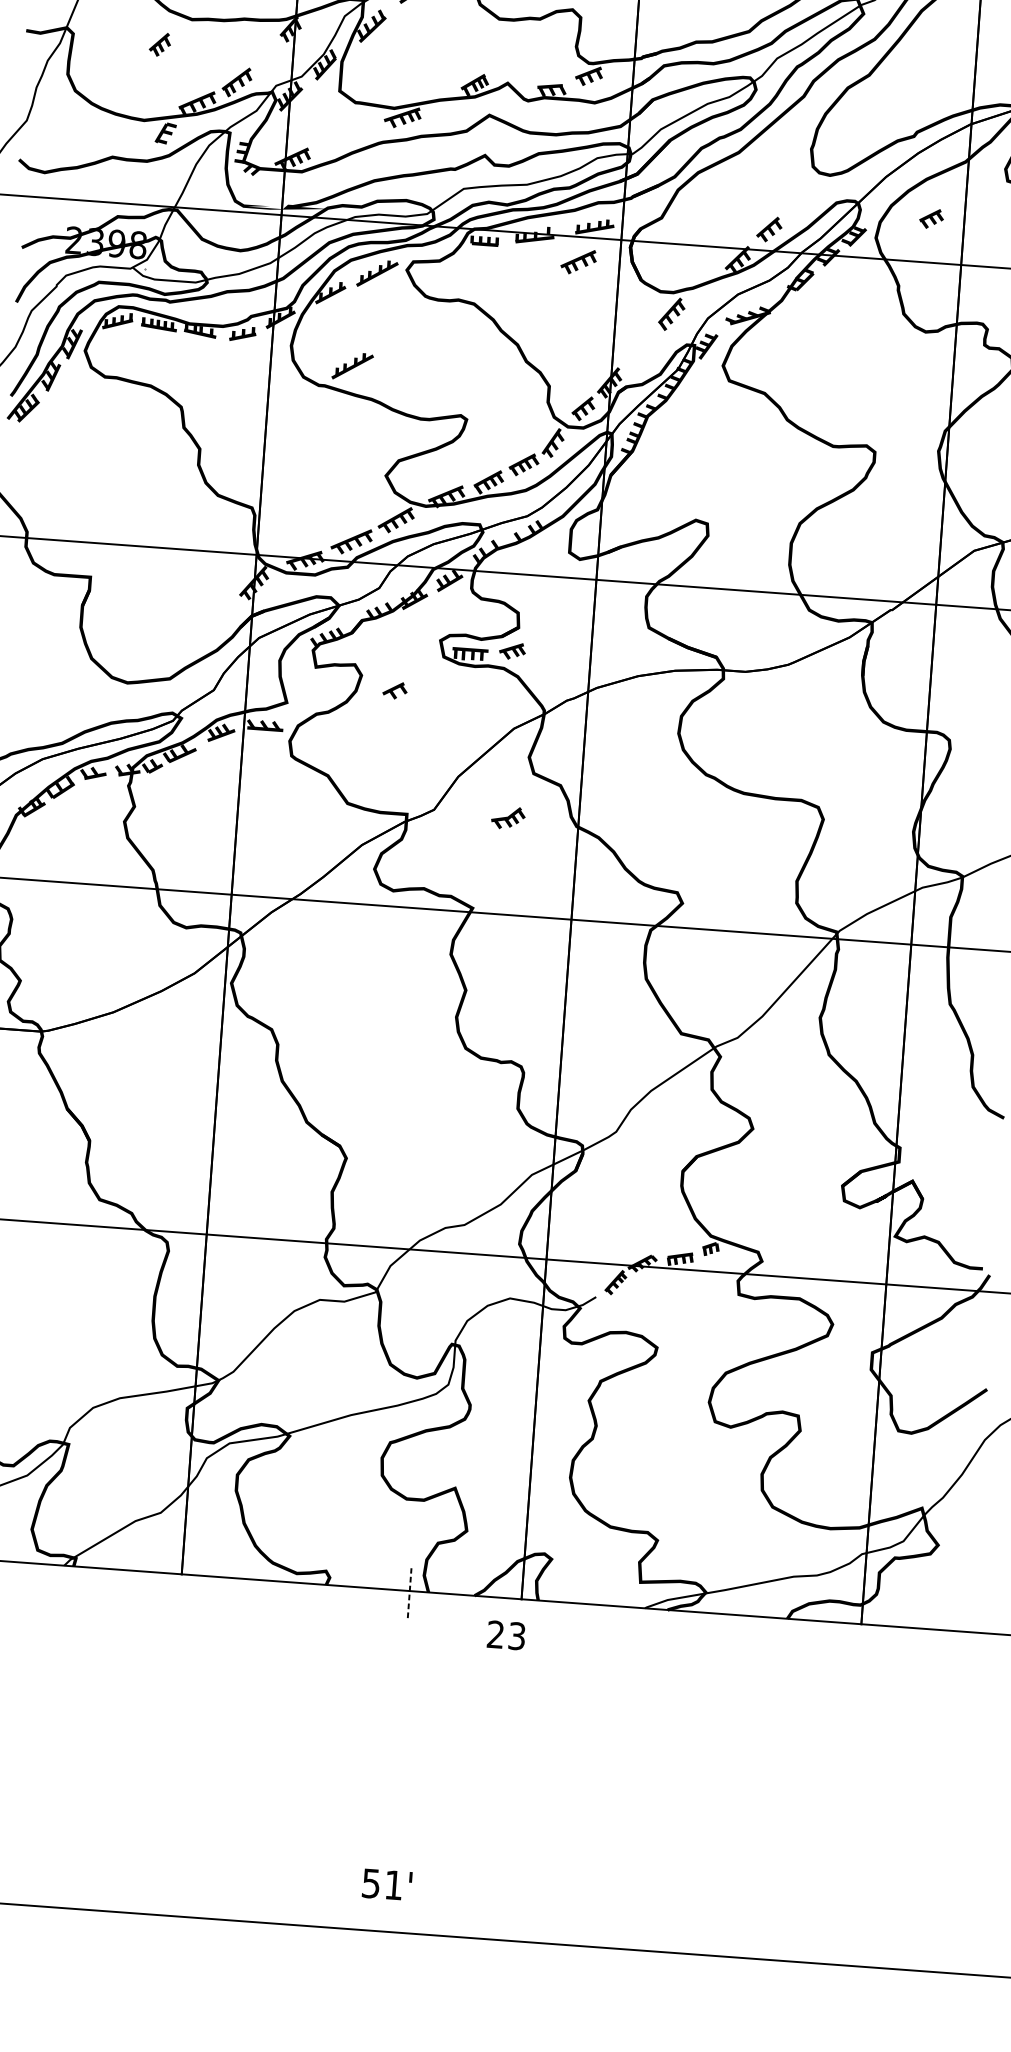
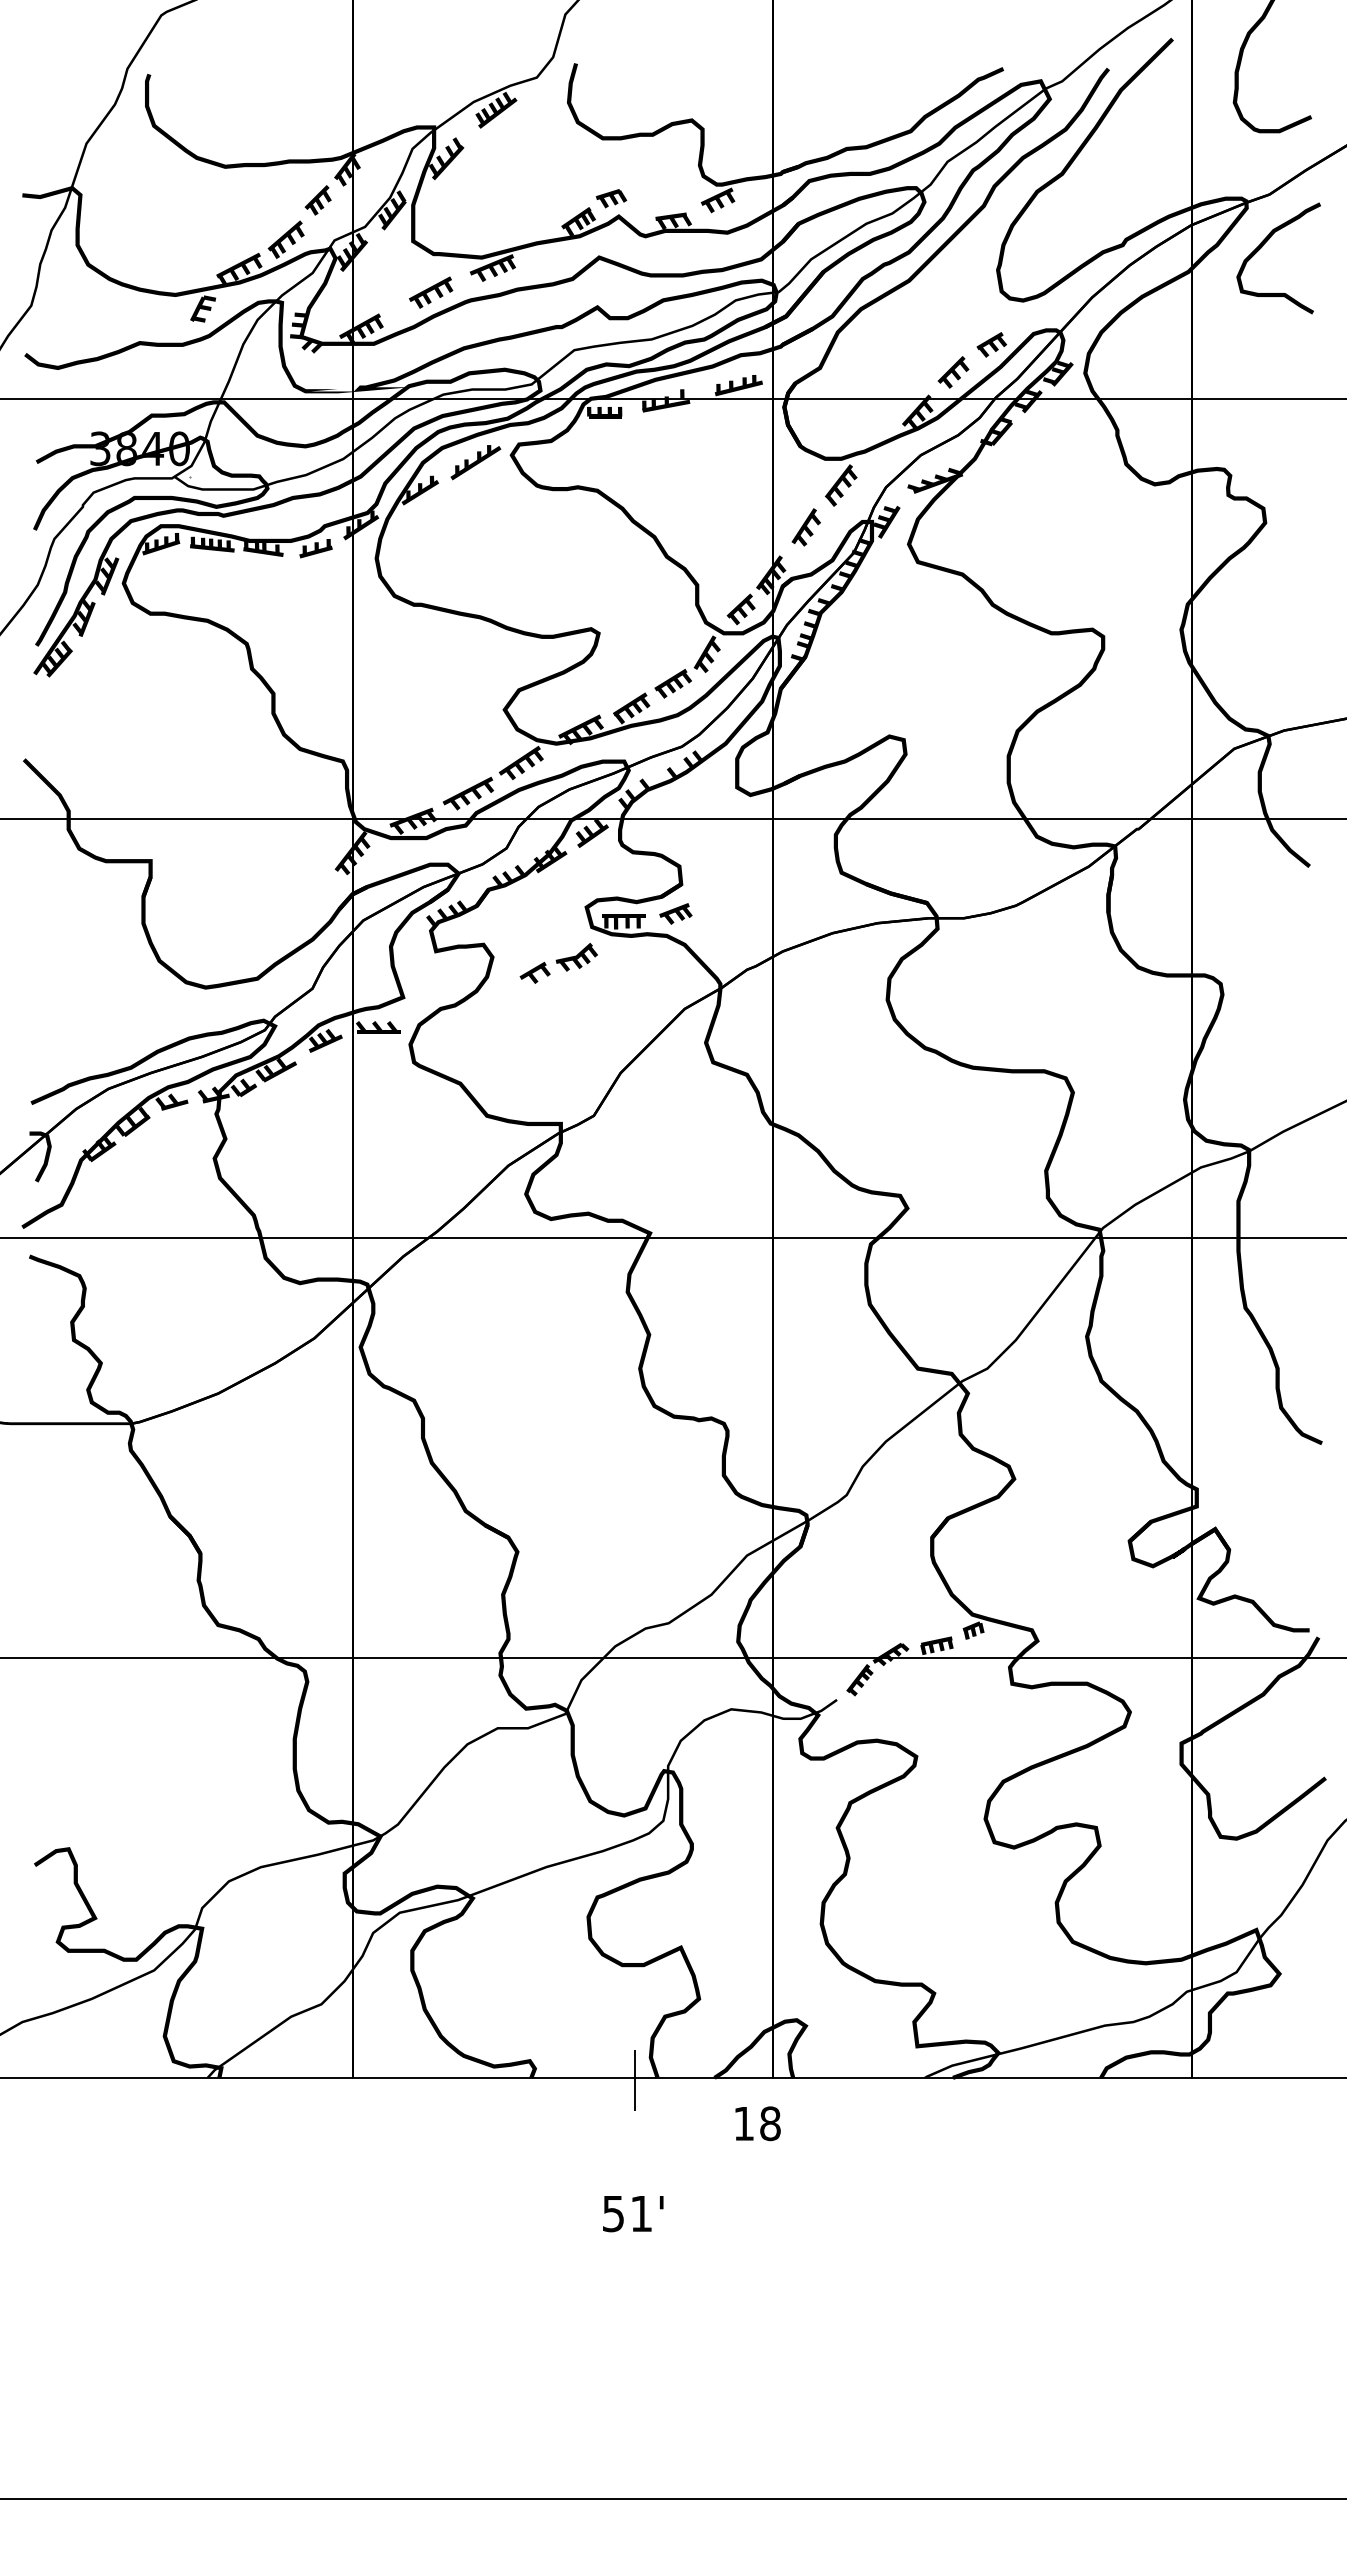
part: (159, 44) -> (317, 200), moved
part: (502, 68) -> (611, 198), added
part: (931, 218) -> (991, 344), moved
text: (105, 242) -> (139, 448), 2398 -> 3840
part: (579, 261) -> (431, 292), moved
part: (640, 346) -> (805, 527), added
part: (352, 366) -> (453, 578), removed
part: (508, 817) -> (576, 956), moved
line: (409, 1593) -> (634, 2080), dashed -> solid
text: (506, 1635) -> (757, 2123), 23 -> 18
text: (387, 1885) -> (633, 2214), moved

